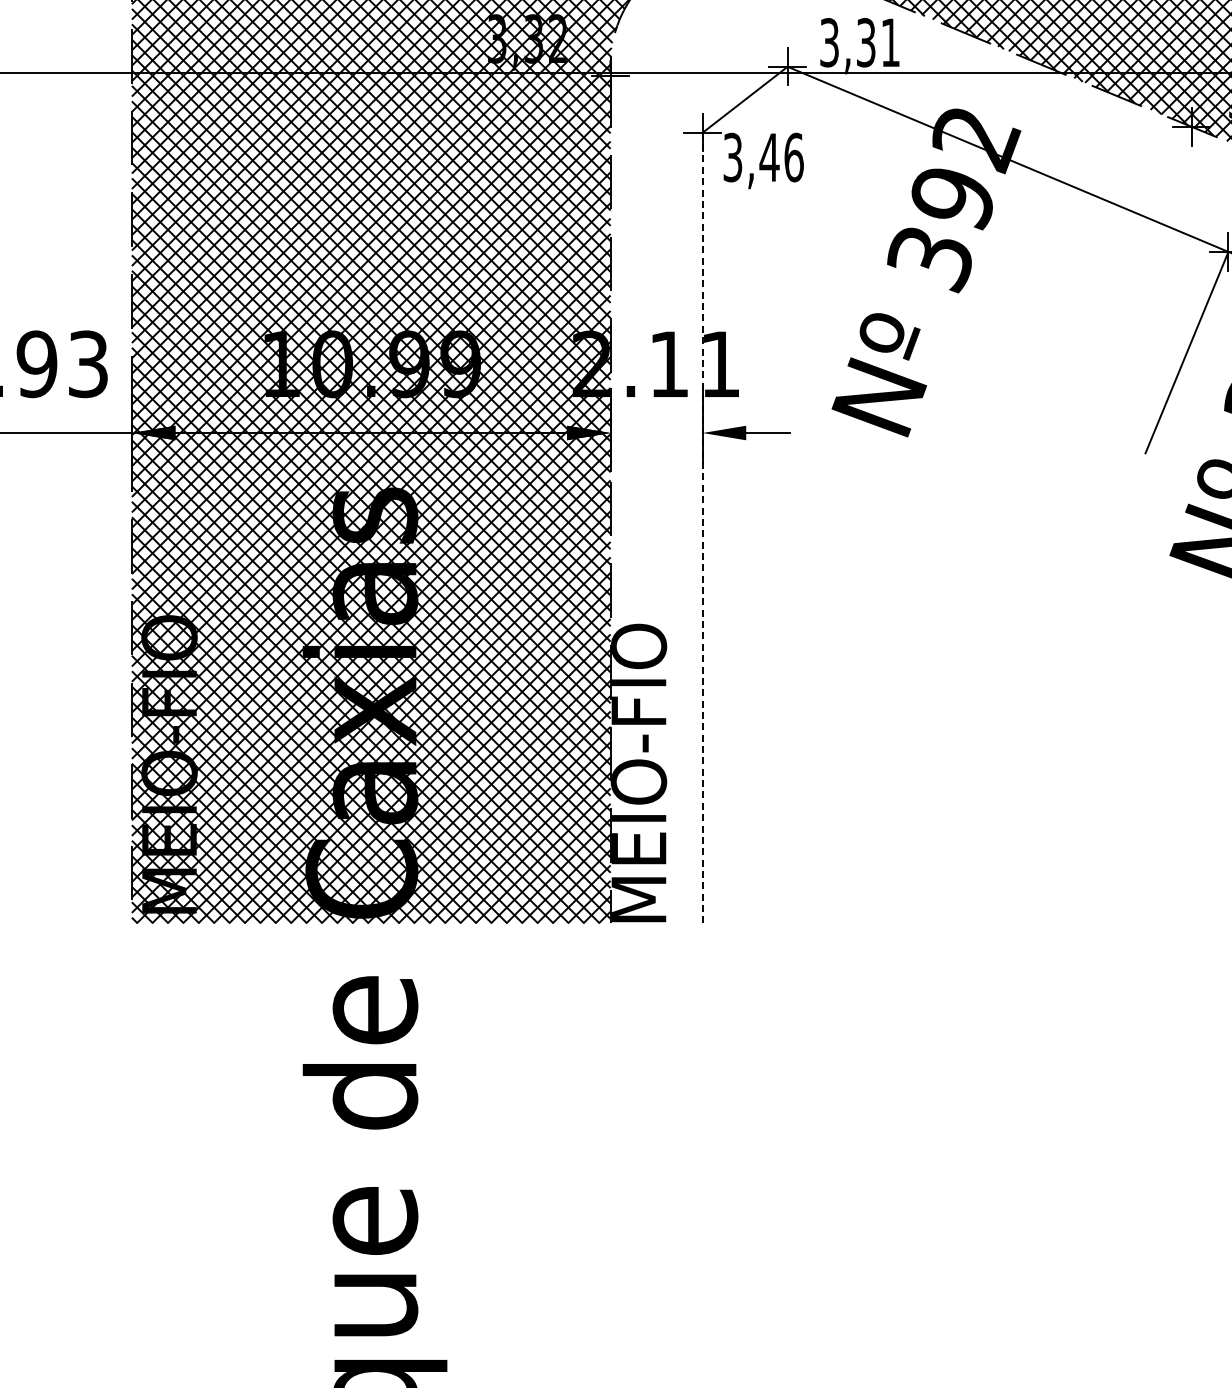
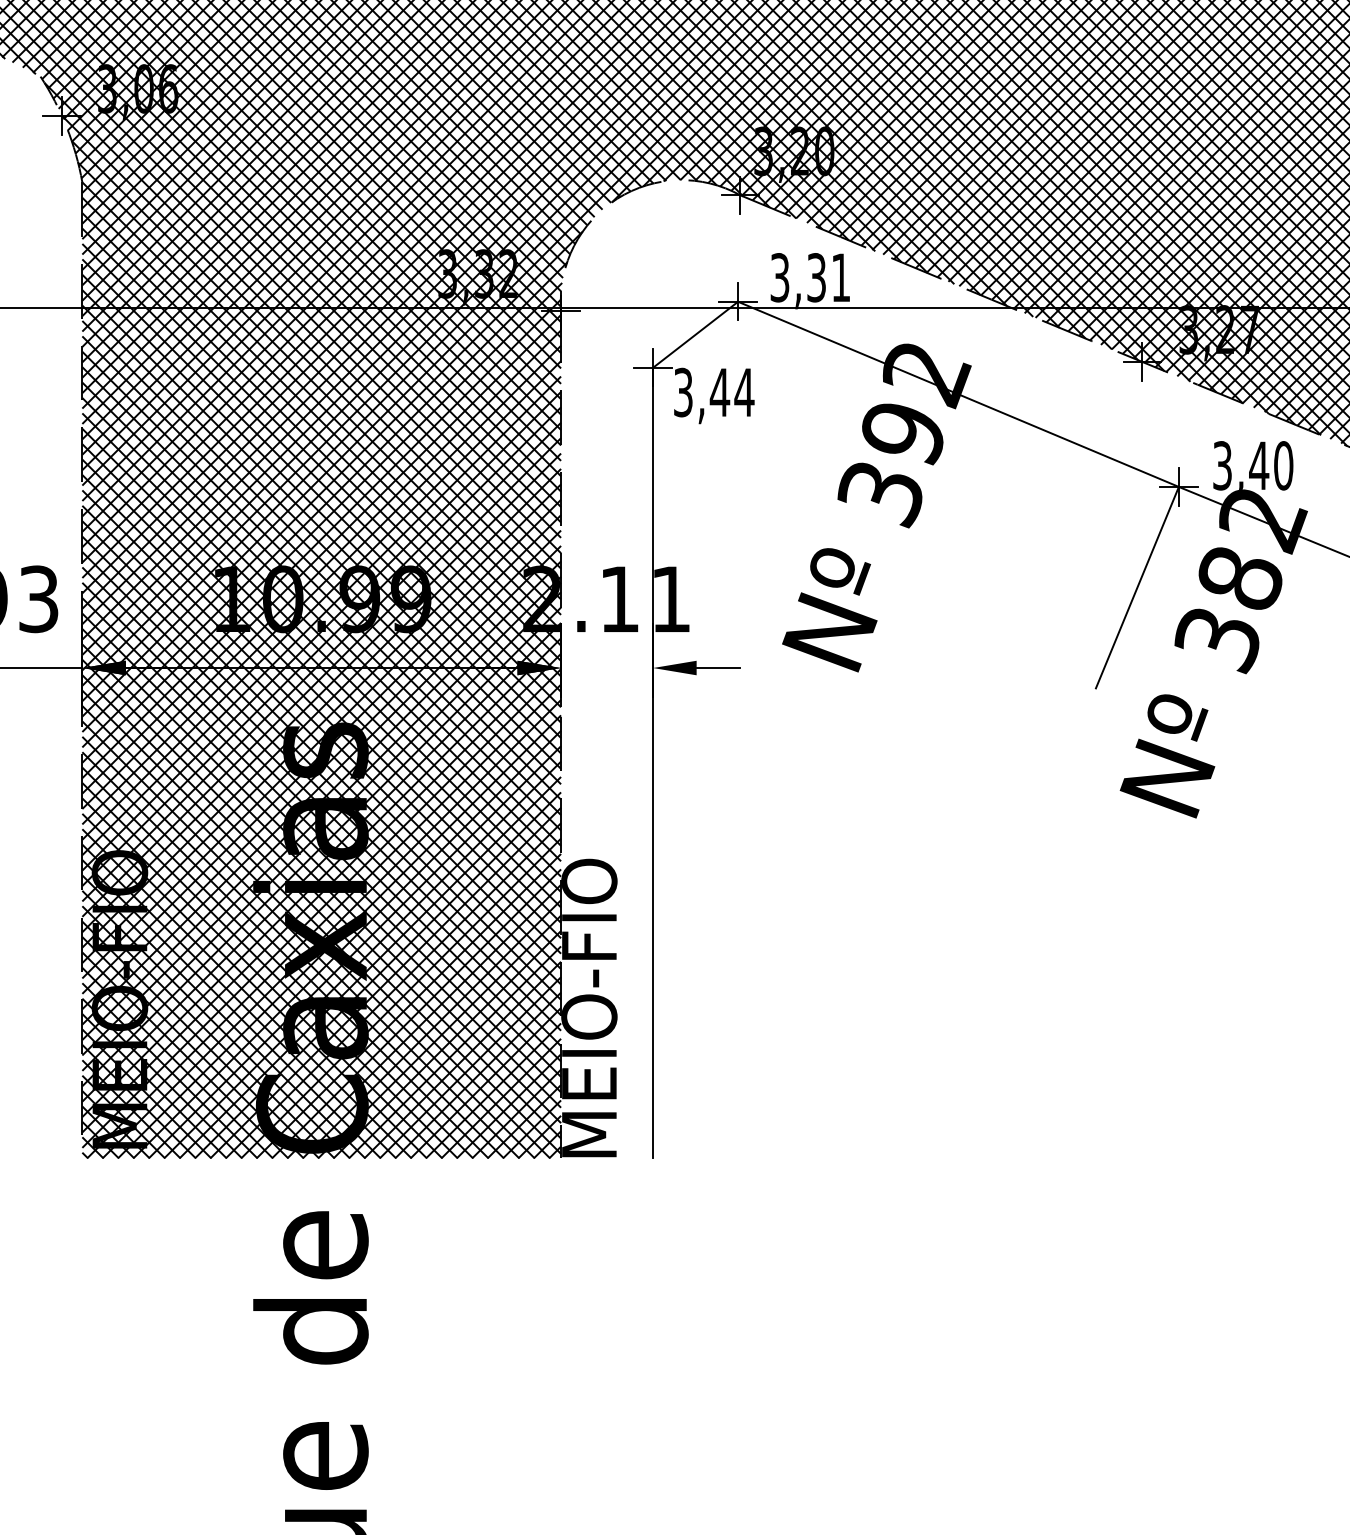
text: (794, 157) -> (744, 392), 3,46 -> 3,44
line: (703, 528) -> (653, 763), dashed -> solid

